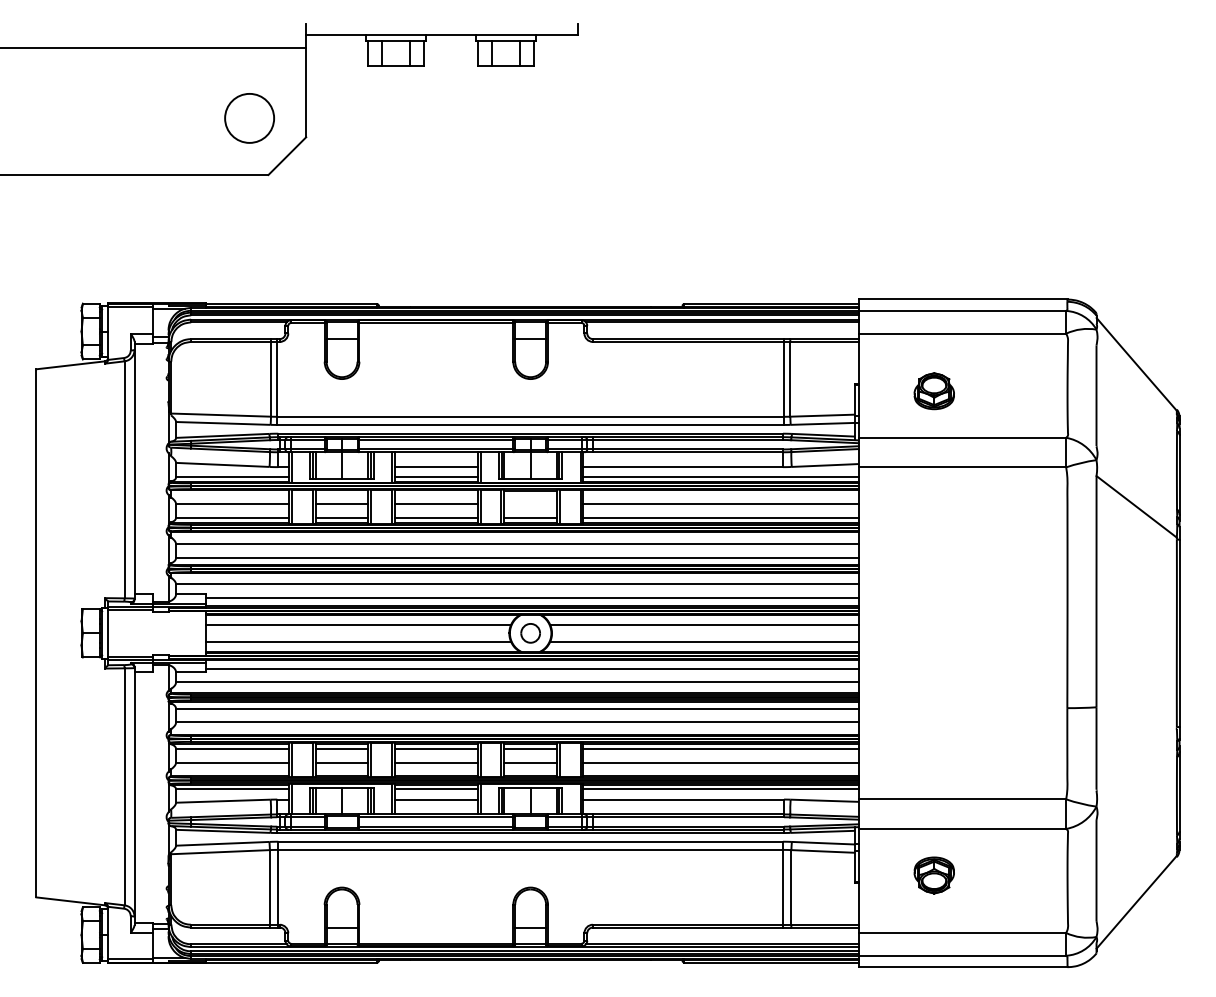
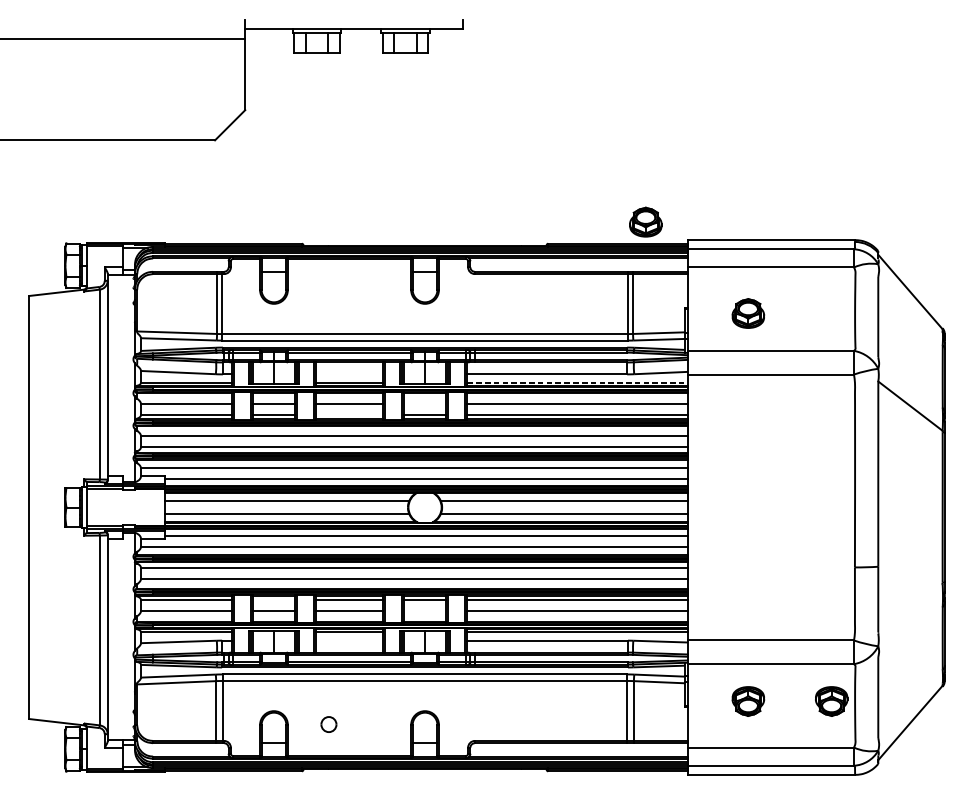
circle: (249, 118) -> (199, 95), removed
part: (805, 277) -> (645, 222), added
line: (435, 467) -> (348, 374), removed
line: (721, 477) -> (577, 382), solid -> dashed
line: (435, 517) -> (348, 414), removed
part: (530, 633) -> (328, 724), moved
line: (341, 749) -> (273, 600), removed
line: (530, 762) -> (424, 610), removed
line: (435, 799) -> (348, 640), removed
part: (1037, 875) -> (831, 701), added

